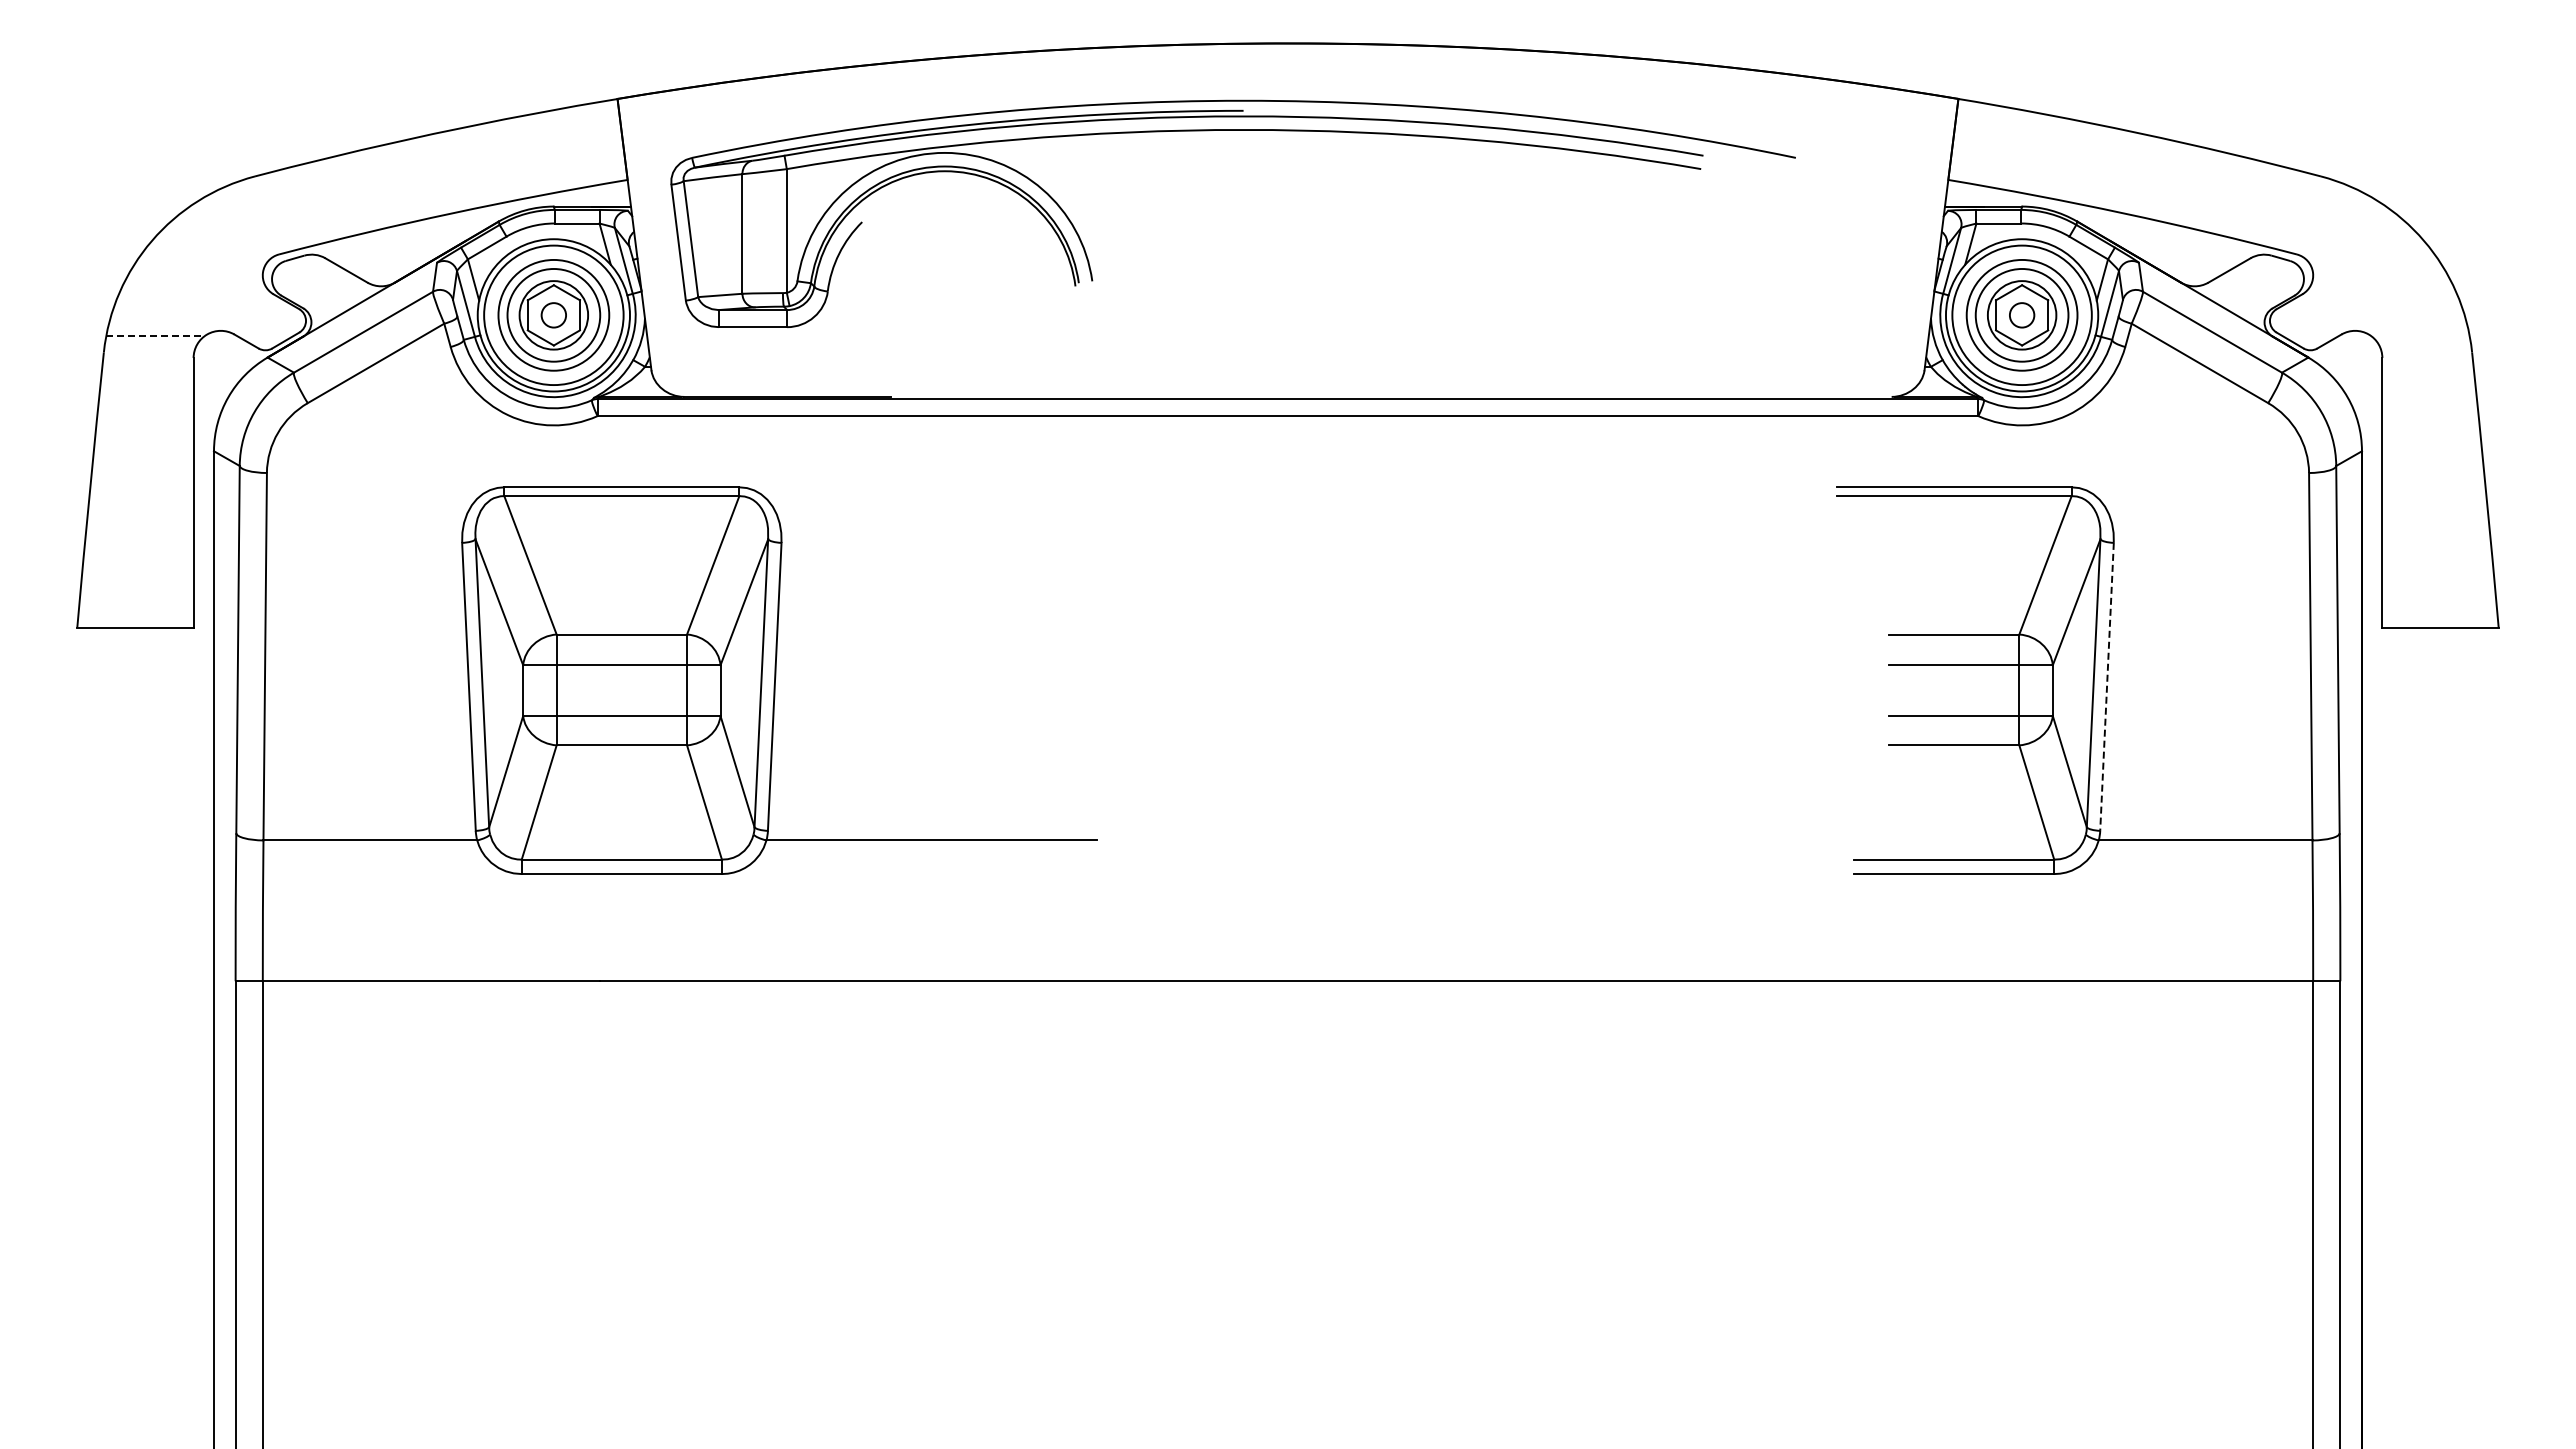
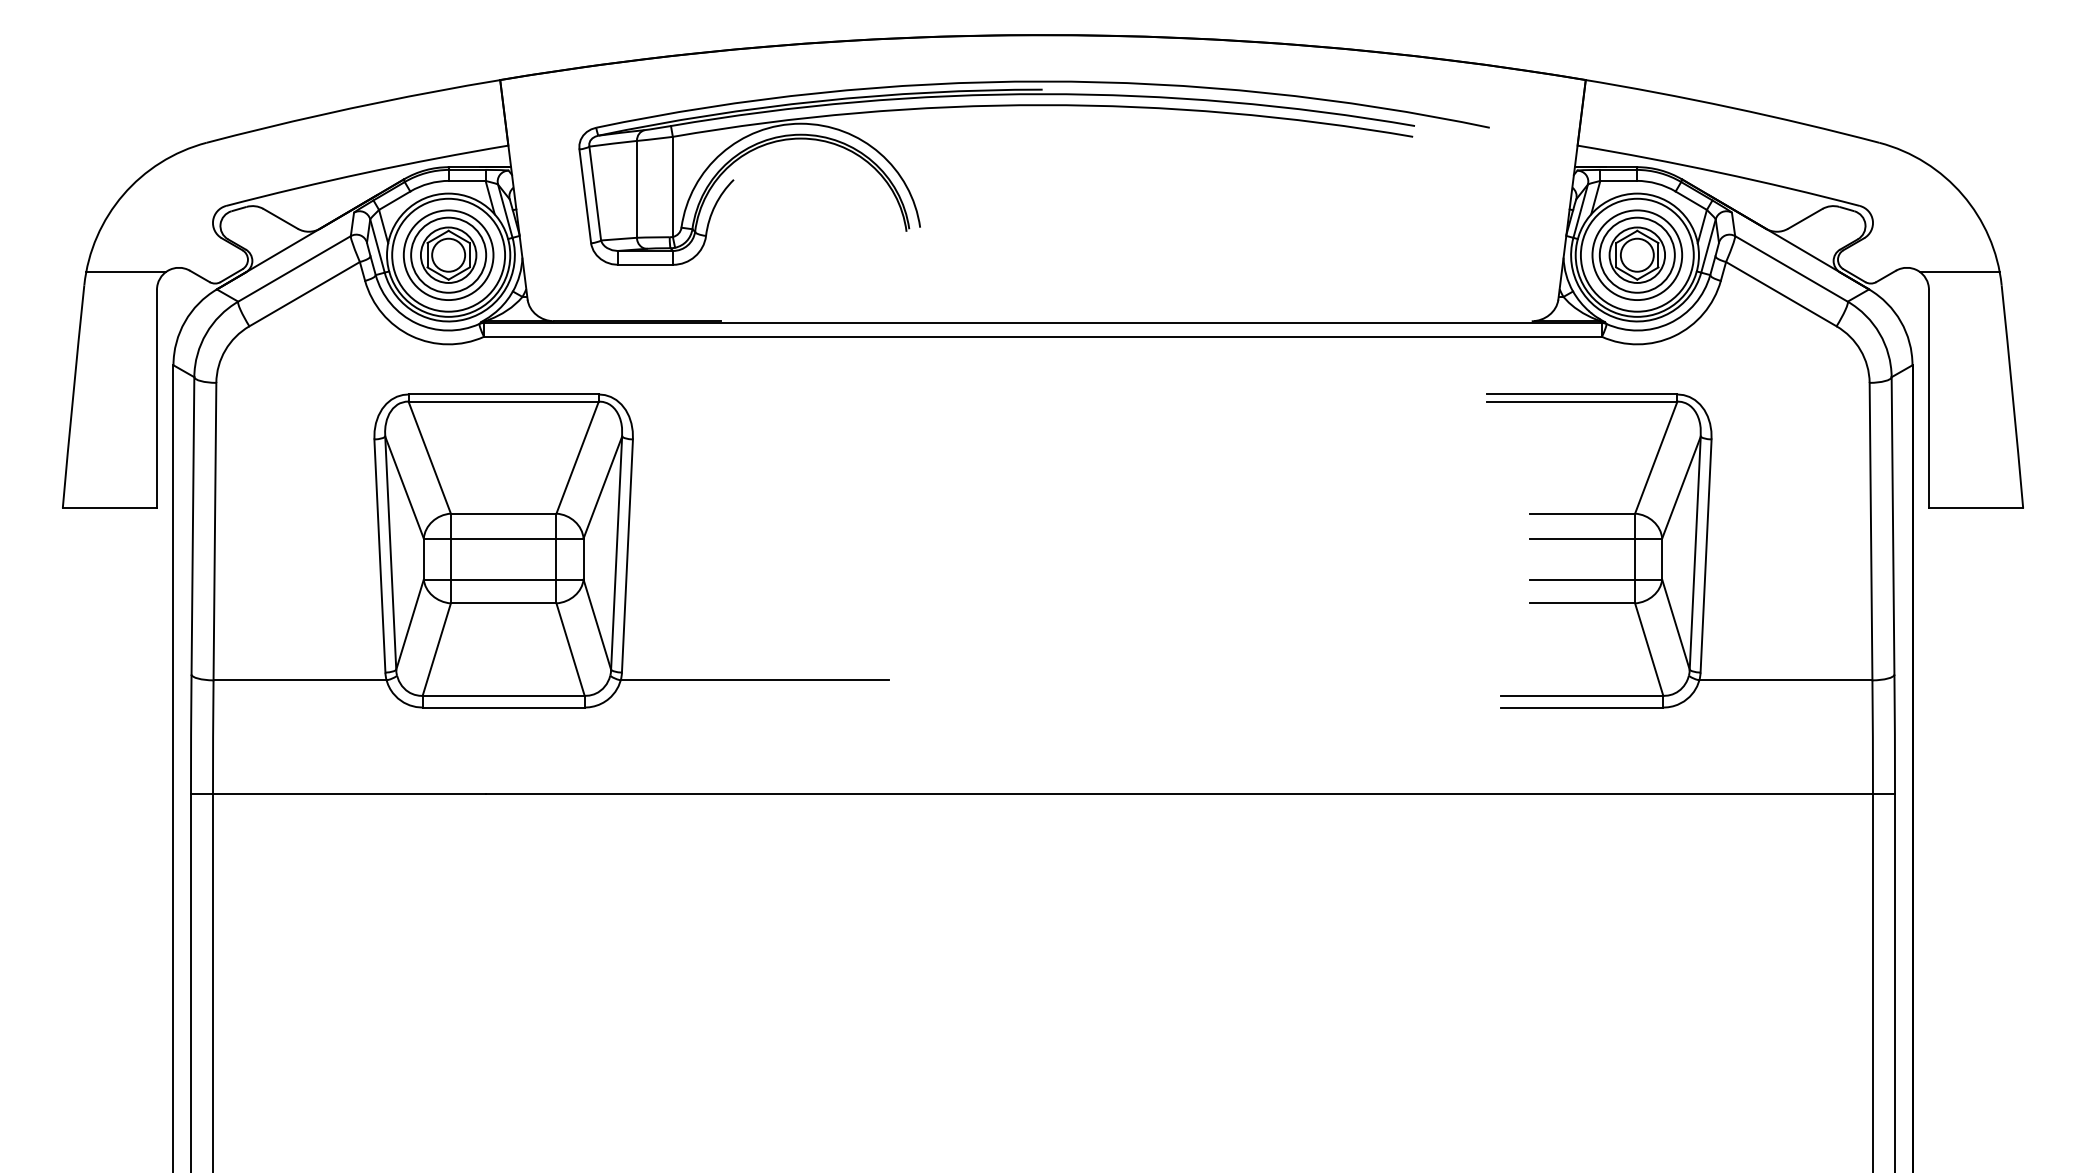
part: (1232, 130) -> (1033, 105), moved
circle: (553, 314) -> (448, 254), size x1.67
circle: (2021, 314) -> (1636, 254), size x1.67
line: (156, 335) -> (126, 271), dashed -> solid
line: (2419, 335) -> (1959, 271), added
line: (2107, 687) -> (1706, 556), dashed -> solid

